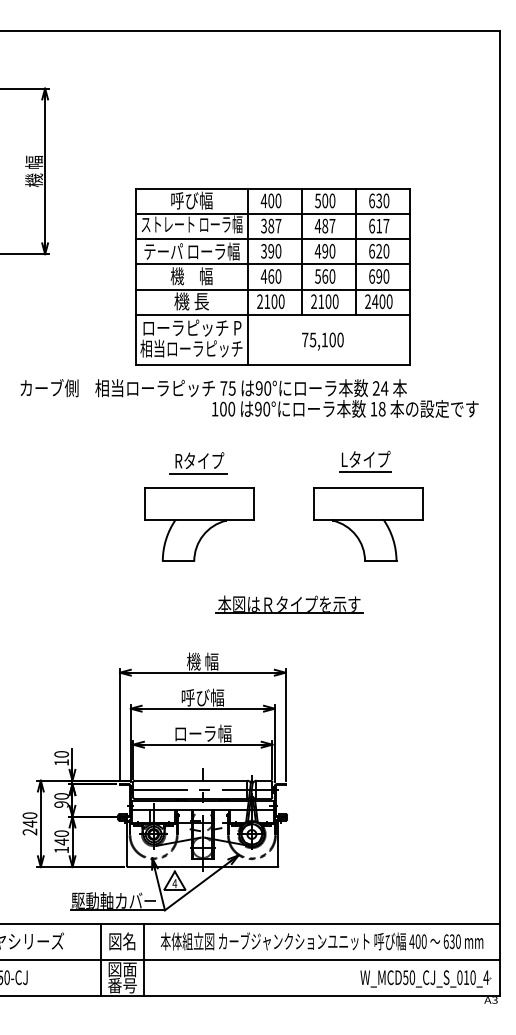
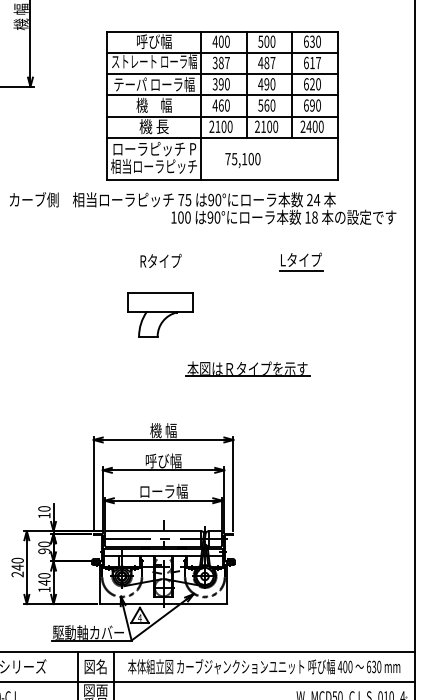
text: (322, 341) -> (242, 160), moved
line: (198, 473) -> (159, 271), removed
part: (199, 524) -> (160, 314), size x0.7
part: (368, 524) -> (303, 314), removed
part: (289, 604) -> (247, 368), moved

